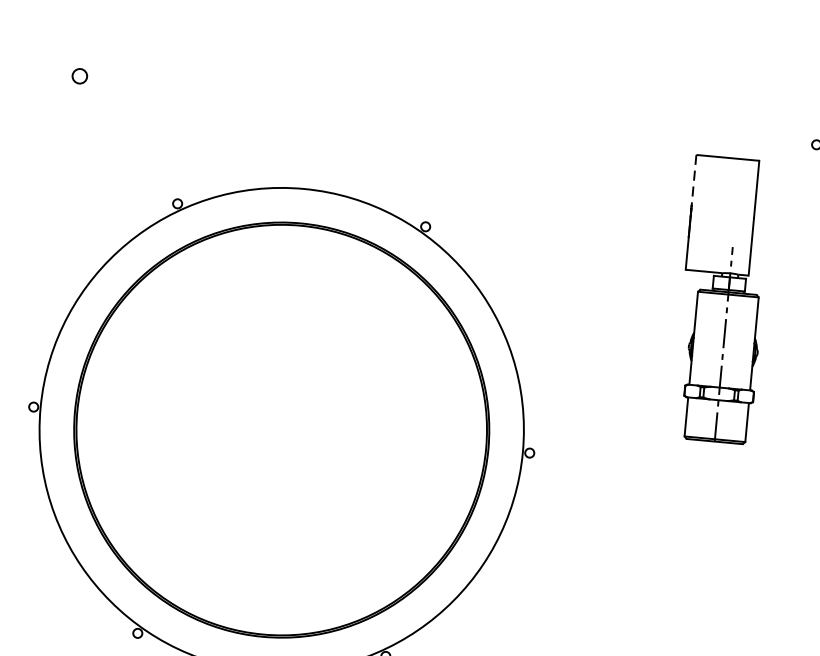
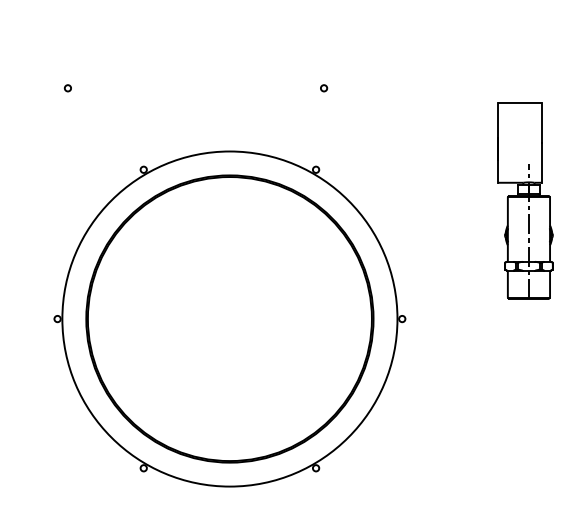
circle: (78, 76) -> (67, 88), size x0.62
circle: (448, 110) -> (324, 88), added
line: (693, 182) -> (497, 122), dashed -> solid

